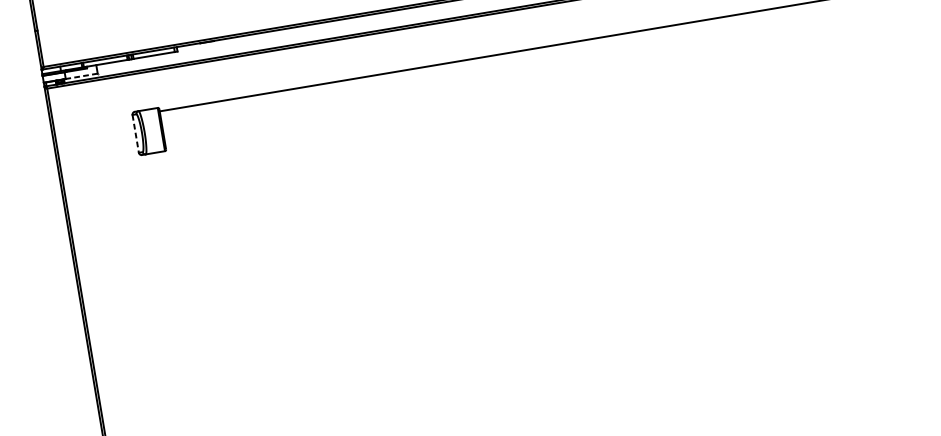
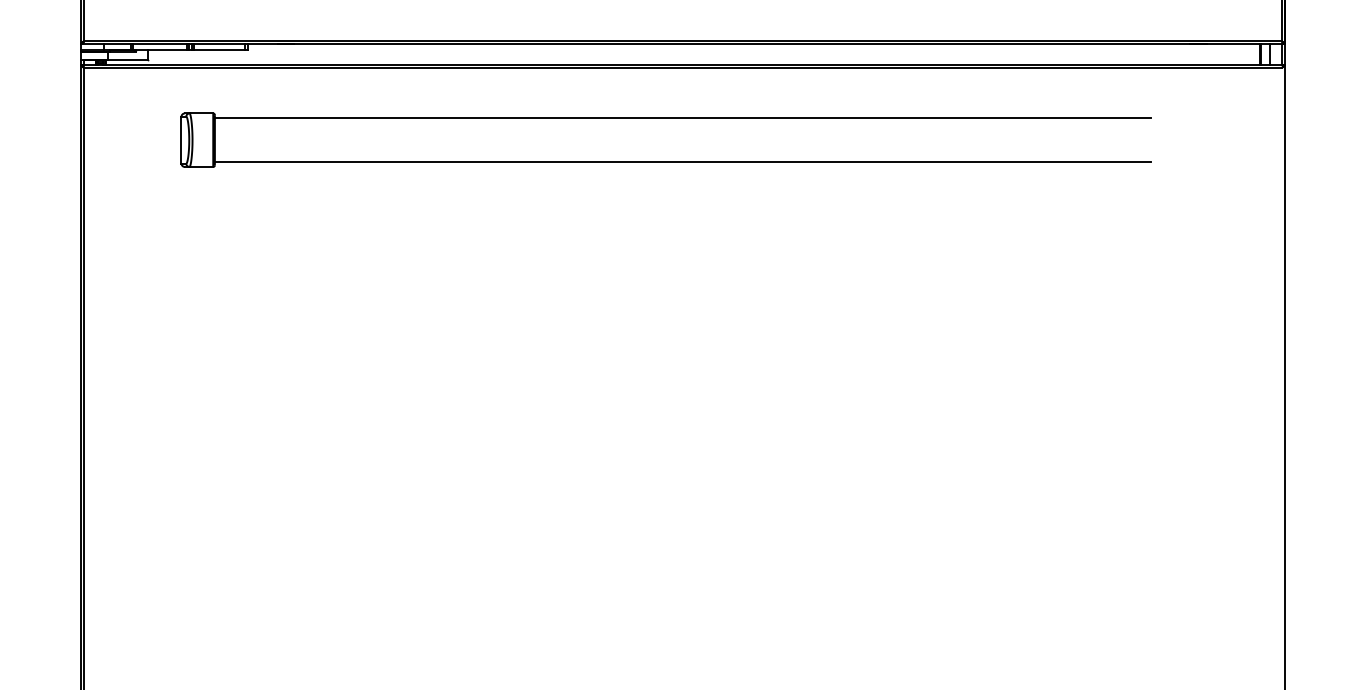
line: (82, 76) -> (128, 60), dashed -> solid
line: (543, 84) -> (682, 162), added
line: (135, 134) -> (181, 140), dashed -> solid

